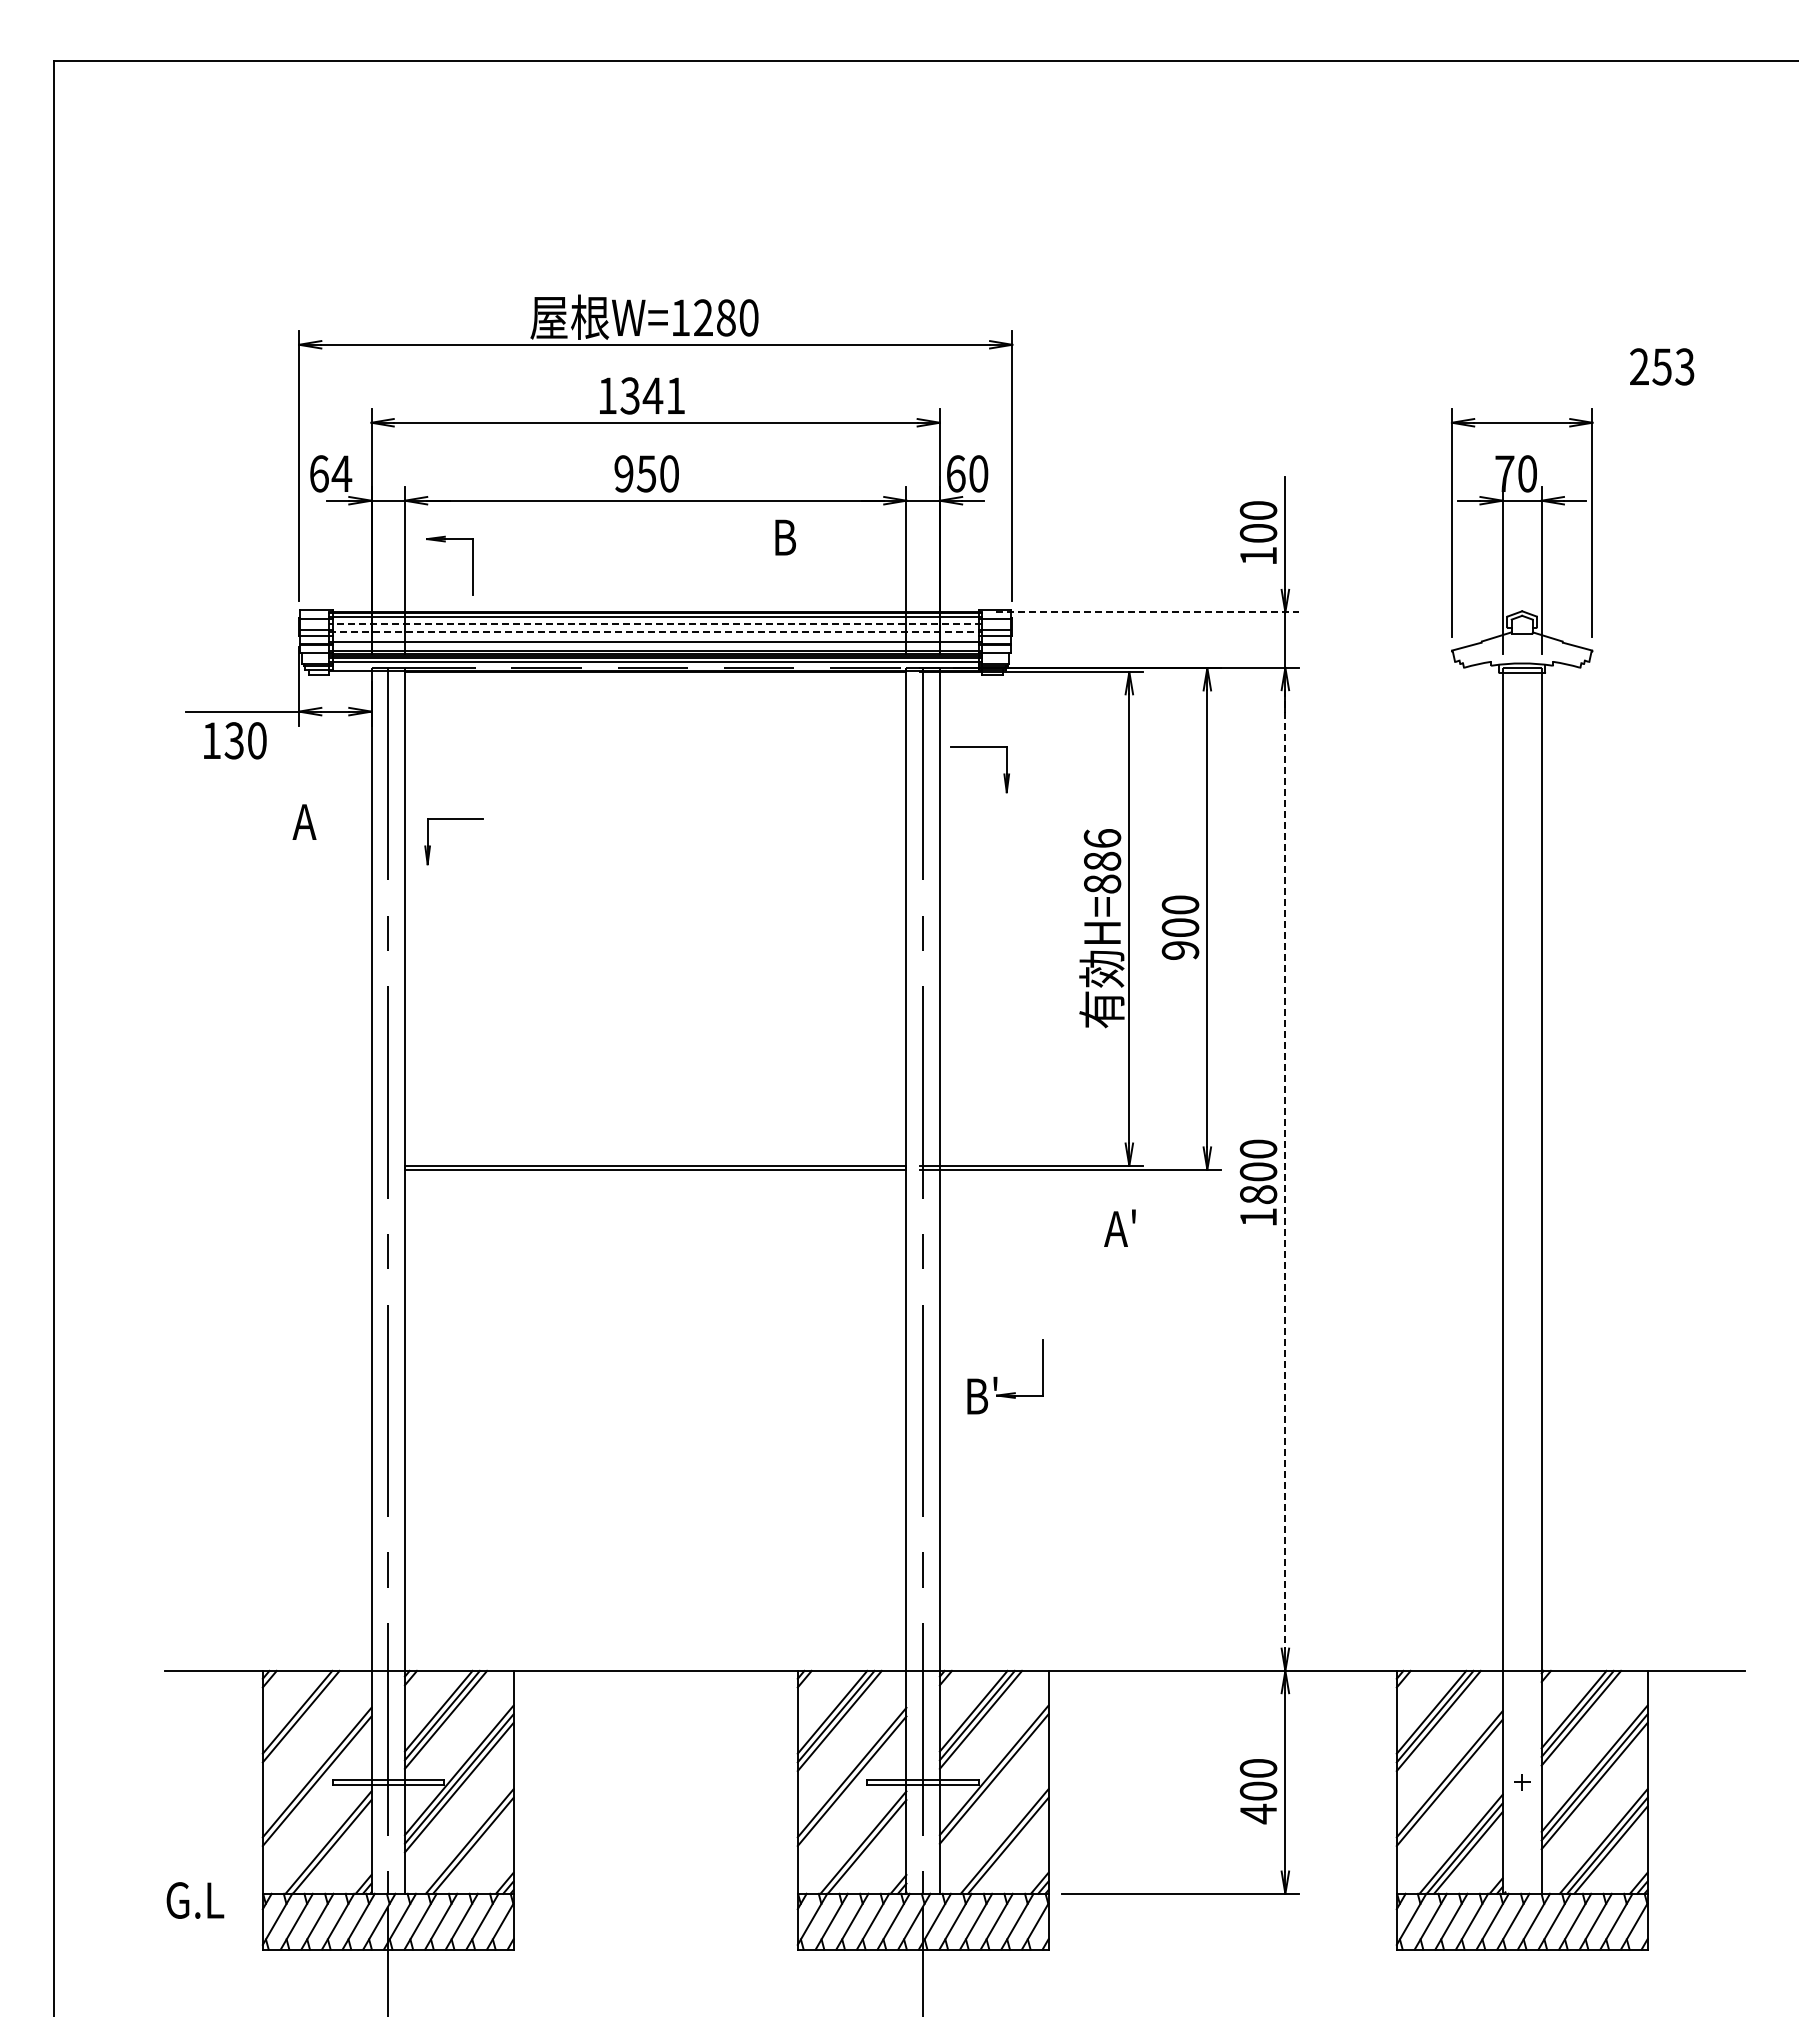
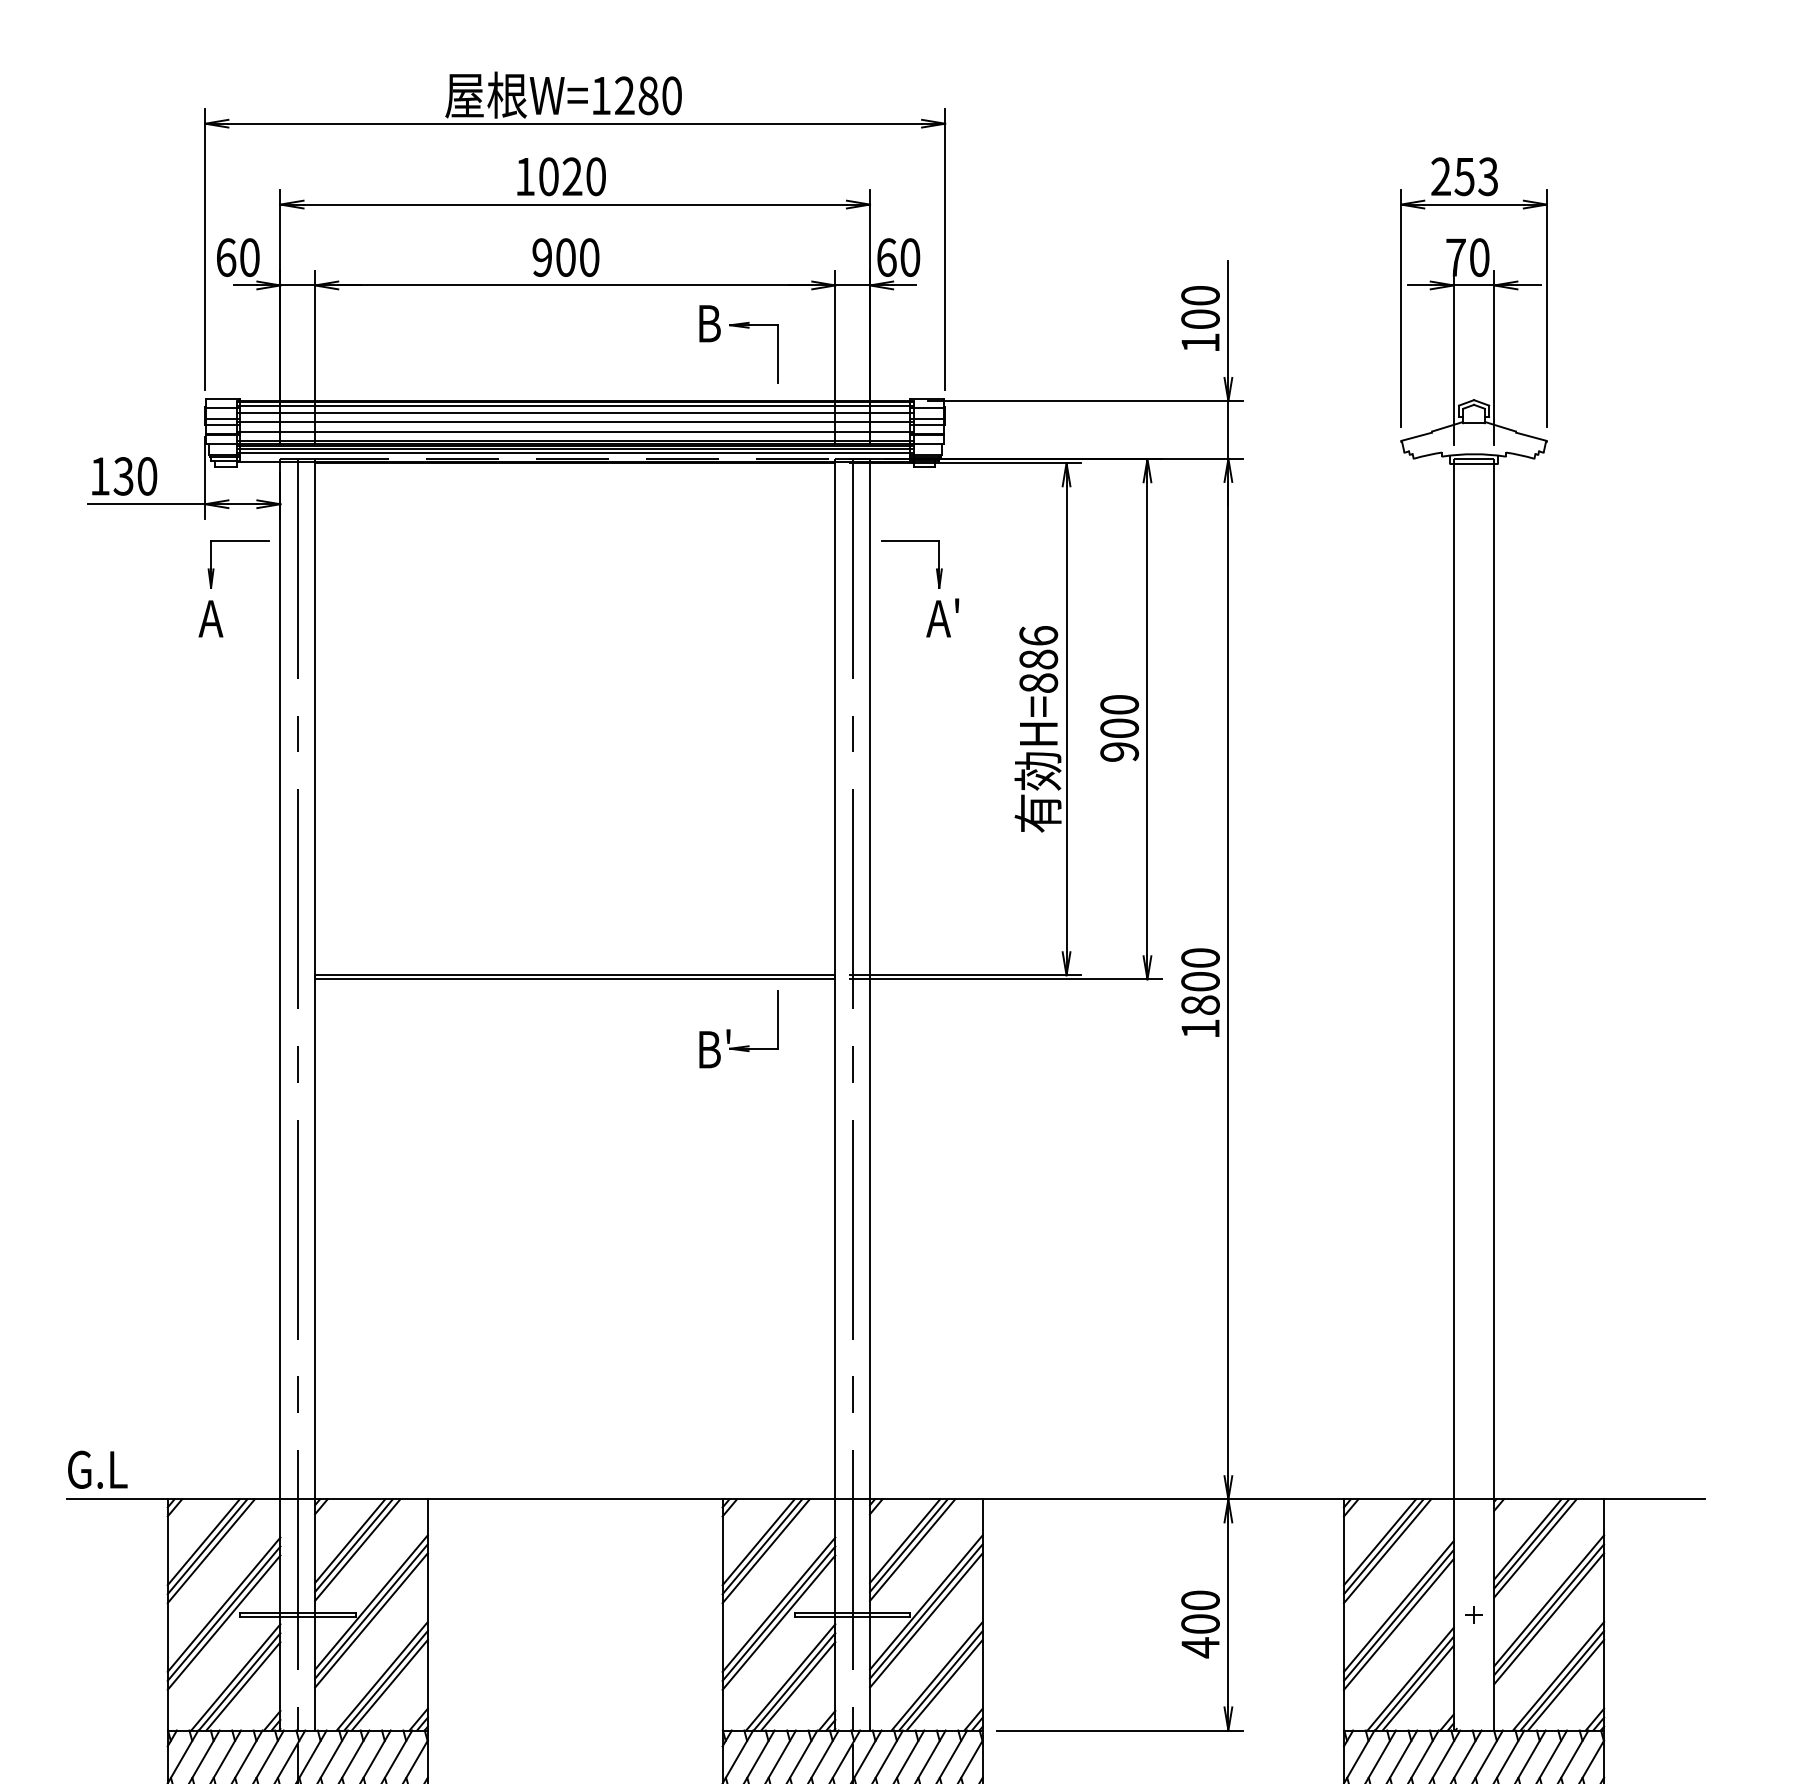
text: (1662, 366) -> (1465, 176), moved
text: (652, 395) -> (571, 176), 1341 -> 1020
text: (341, 473) -> (249, 257), 64 -> 60
text: (646, 473) -> (565, 257), 950 -> 900
part: (472, 565) -> (777, 352), moved
line: (1147, 612) -> (1085, 401), dashed -> solid
line: (655, 623) -> (575, 412), dashed -> solid
line: (655, 632) -> (575, 422), dashed -> solid
text: (235, 740) -> (124, 476), moved
part: (453, 819) -> (237, 541), moved
line: (1285, 1169) -> (1228, 979), dashed -> solid
text: (1119, 1227) -> (942, 617), moved
part: (997, 1377) -> (730, 1030), moved
line: (304, 1720) -> (210, 1550), added
line: (993, 1787) -> (925, 1620), added
line: (316, 1789) -> (223, 1622), added
line: (851, 1789) -> (778, 1622), added
line: (1449, 1791) -> (1398, 1624), added
line: (476, 1849) -> (389, 1684), added
line: (1011, 1849) -> (944, 1684), added
line: (335, 1850) -> (243, 1685), added
line: (870, 1850) -> (798, 1685), added
text: (195, 1900) -> (97, 1469), moved

